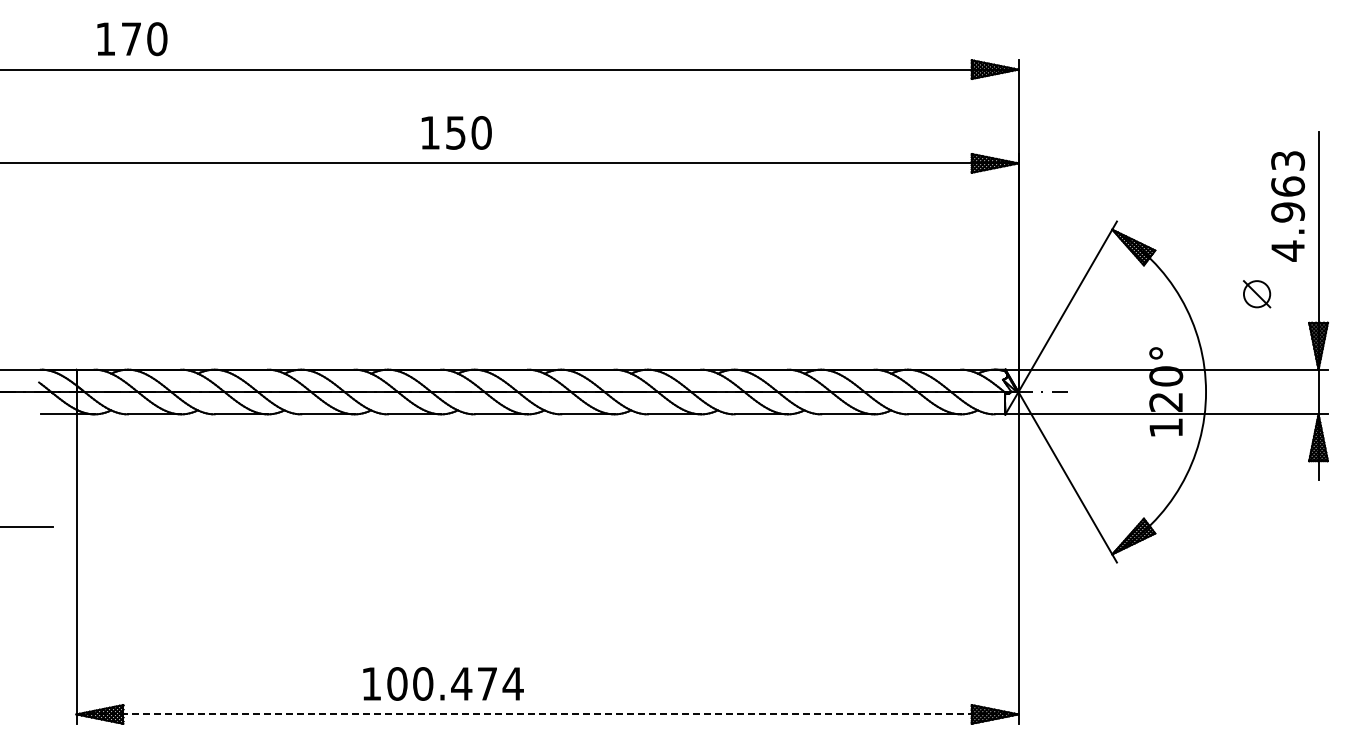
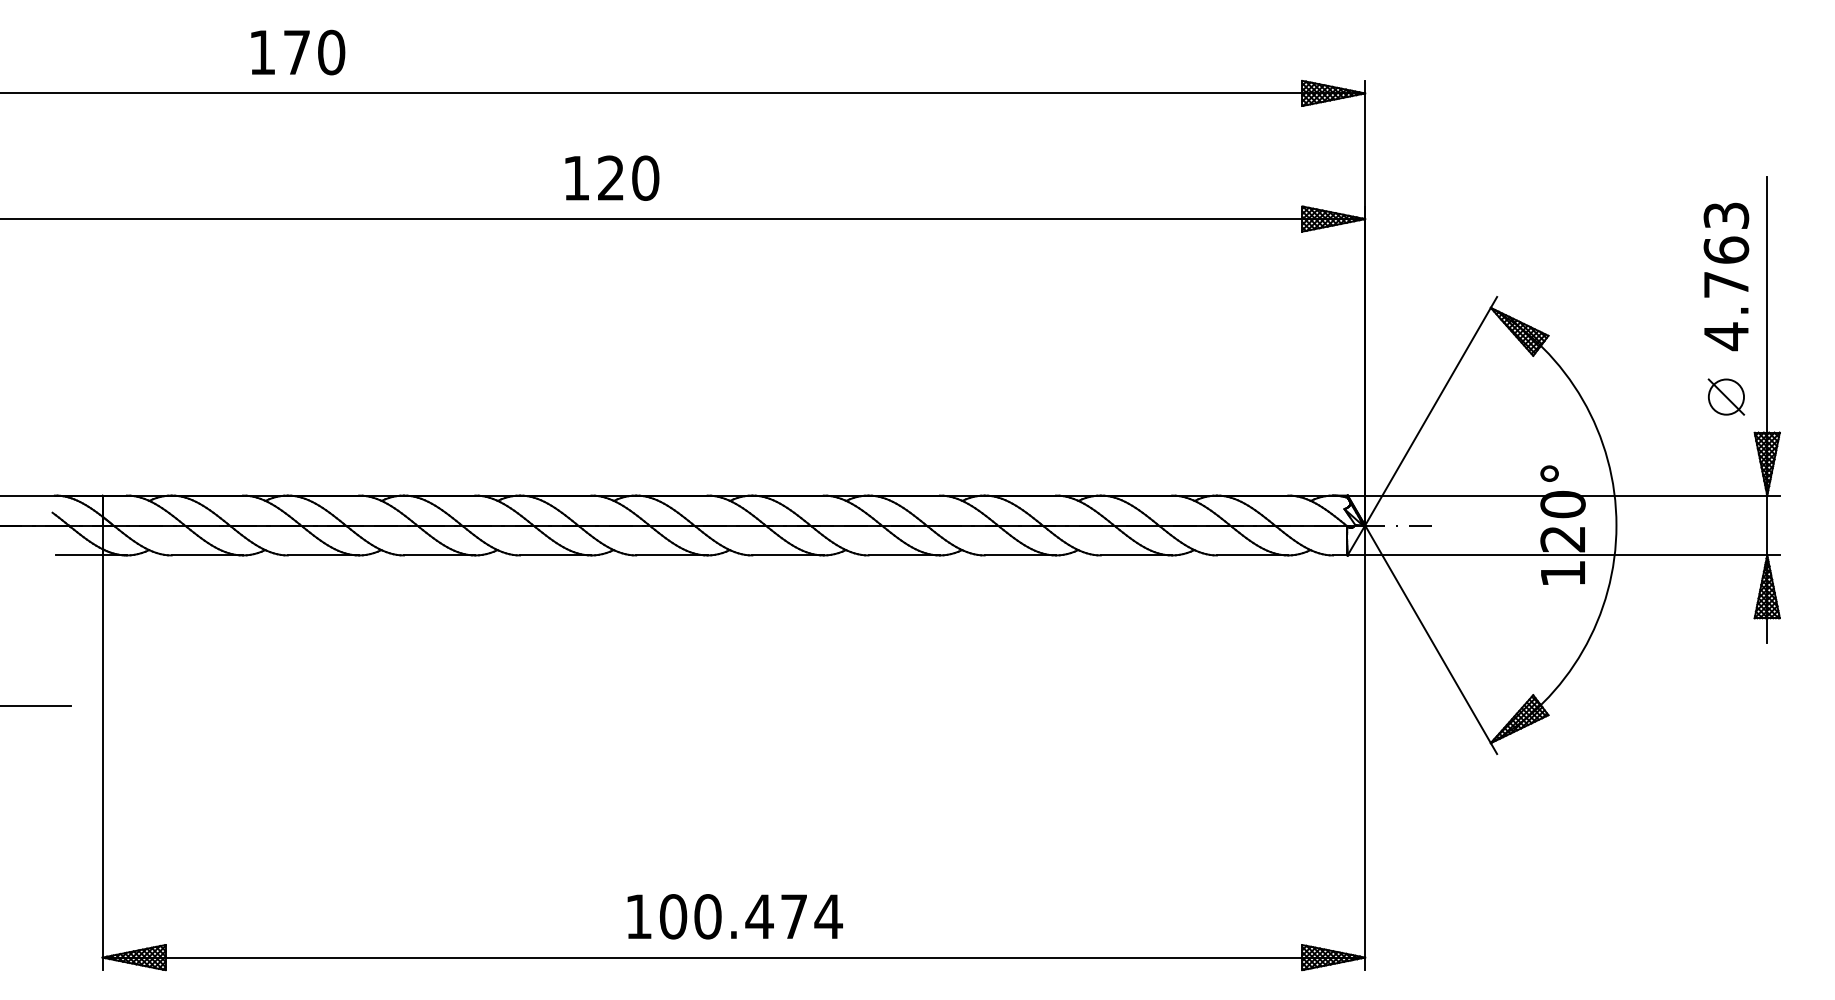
text: (132, 39) -> (298, 53), moved
text: (455, 132) -> (610, 177), 150 -> 120
text: (1288, 212) -> (1726, 284), 4.963 -> 4.763
part: (1257, 294) -> (1726, 397), moved
text: (443, 683) -> (735, 916), moved
line: (547, 714) -> (733, 957), dashed -> solid

